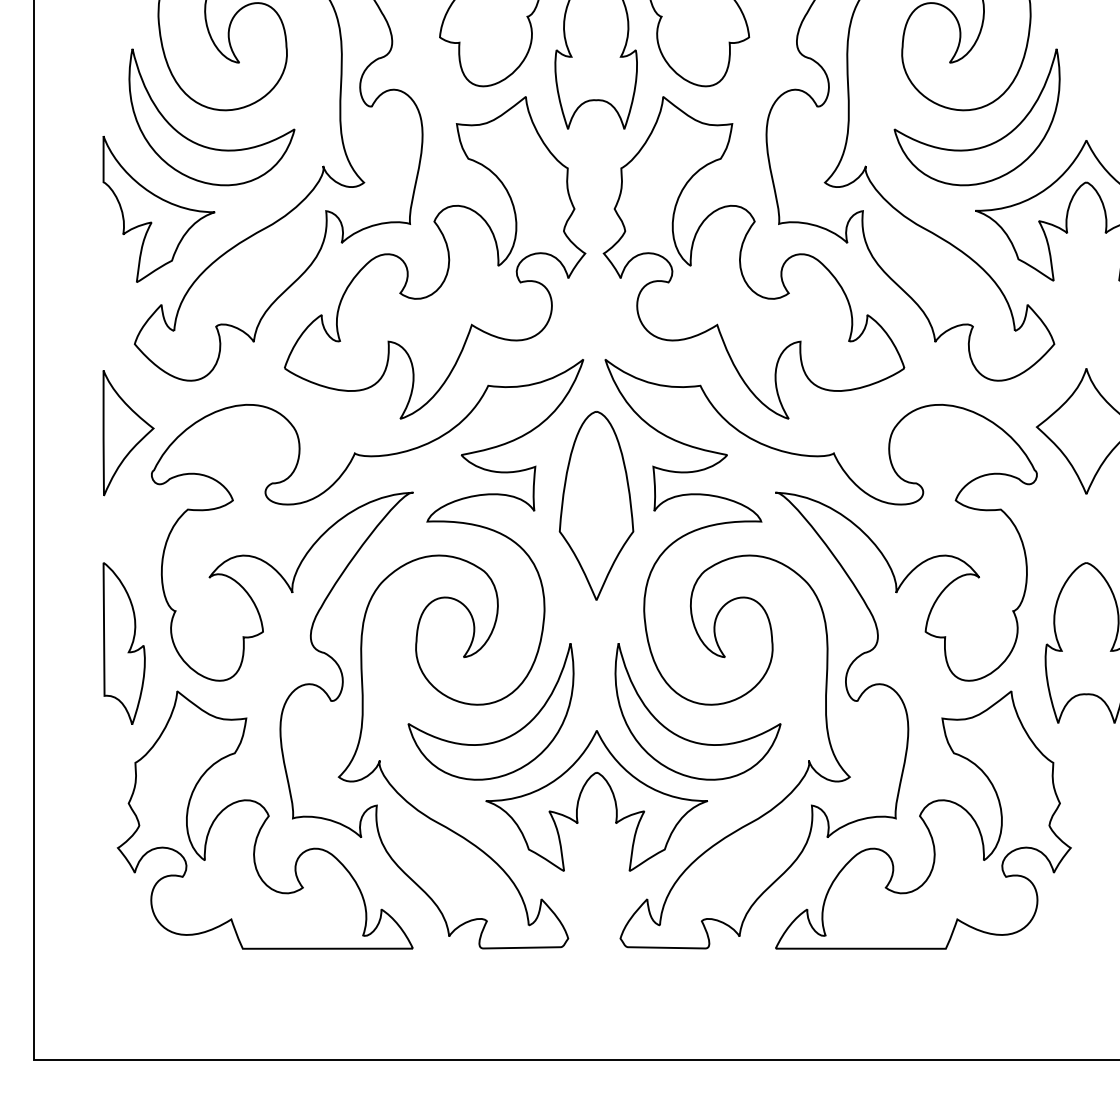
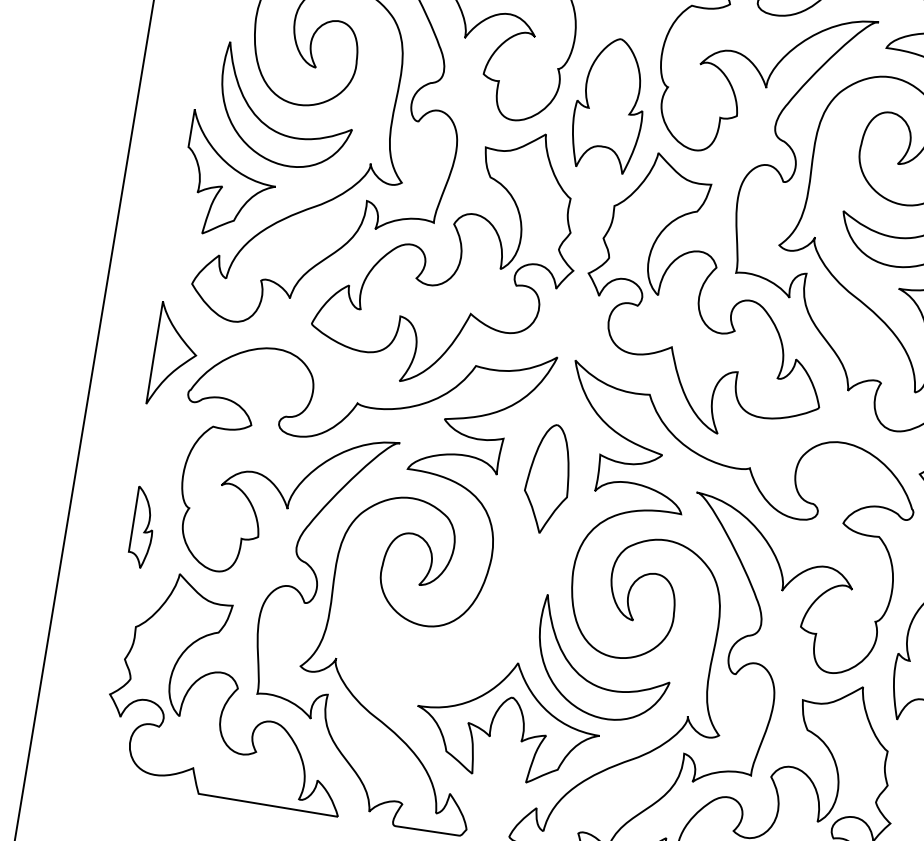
part: (596, 505) -> (548, 478), size x0.7
part: (123, 643) -> (142, 527), size x0.6
part: (502, 738) -> (439, 656), removed

